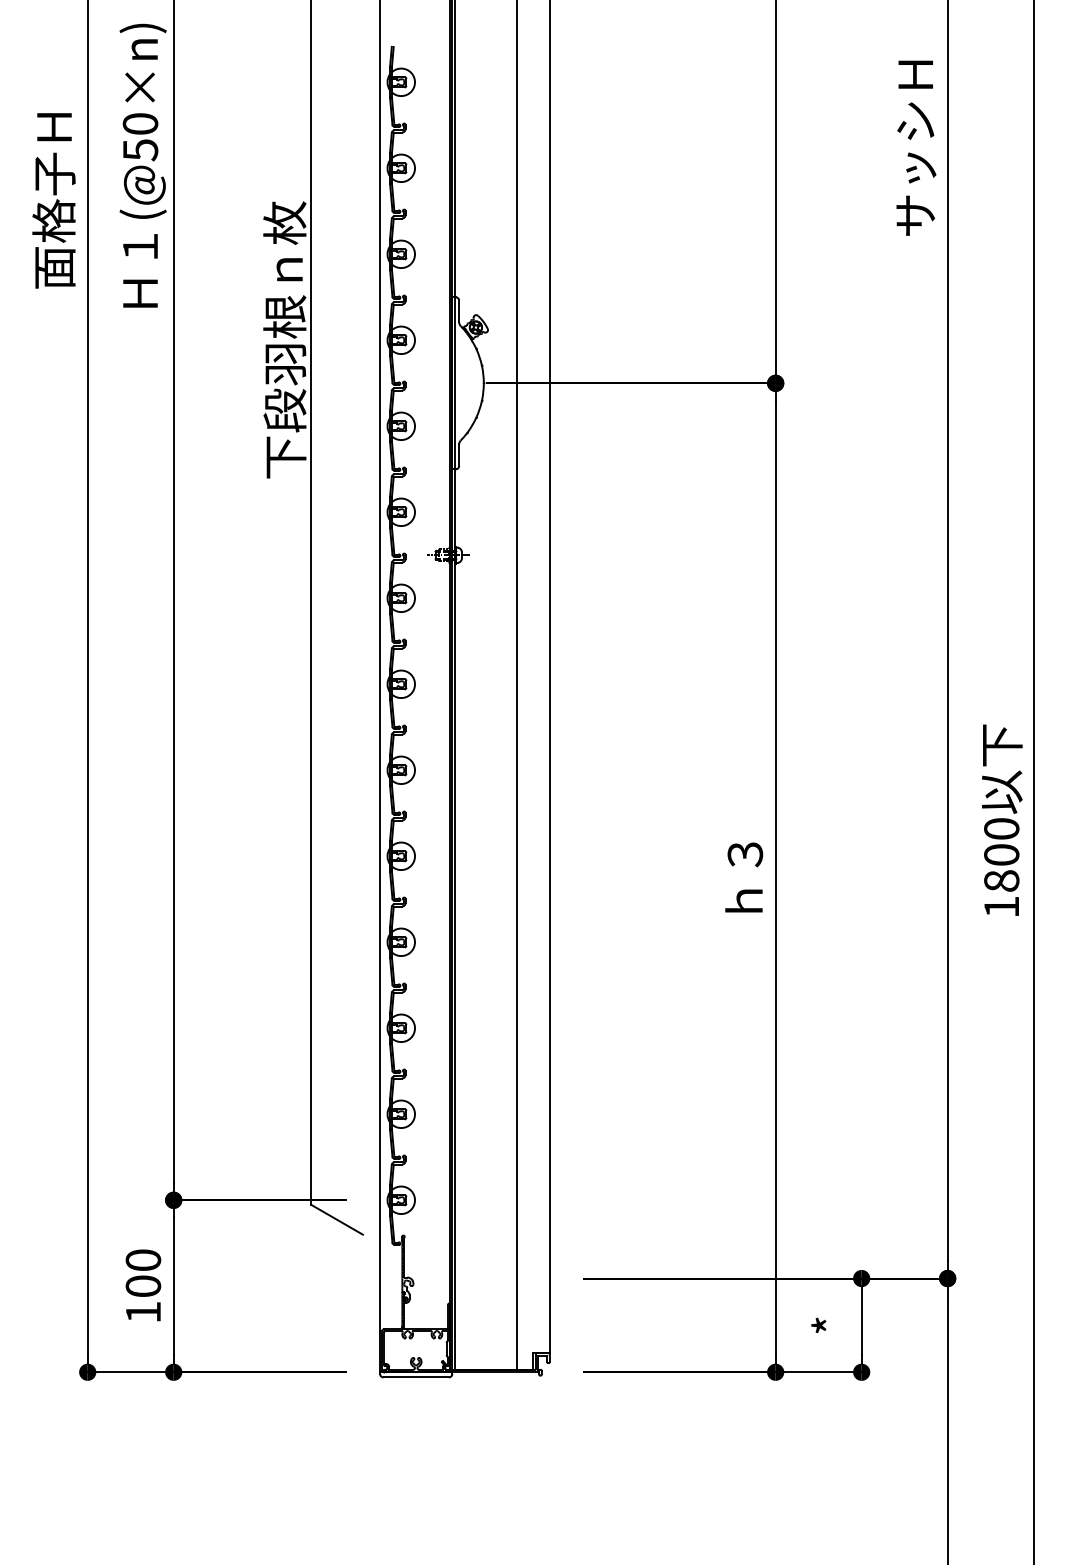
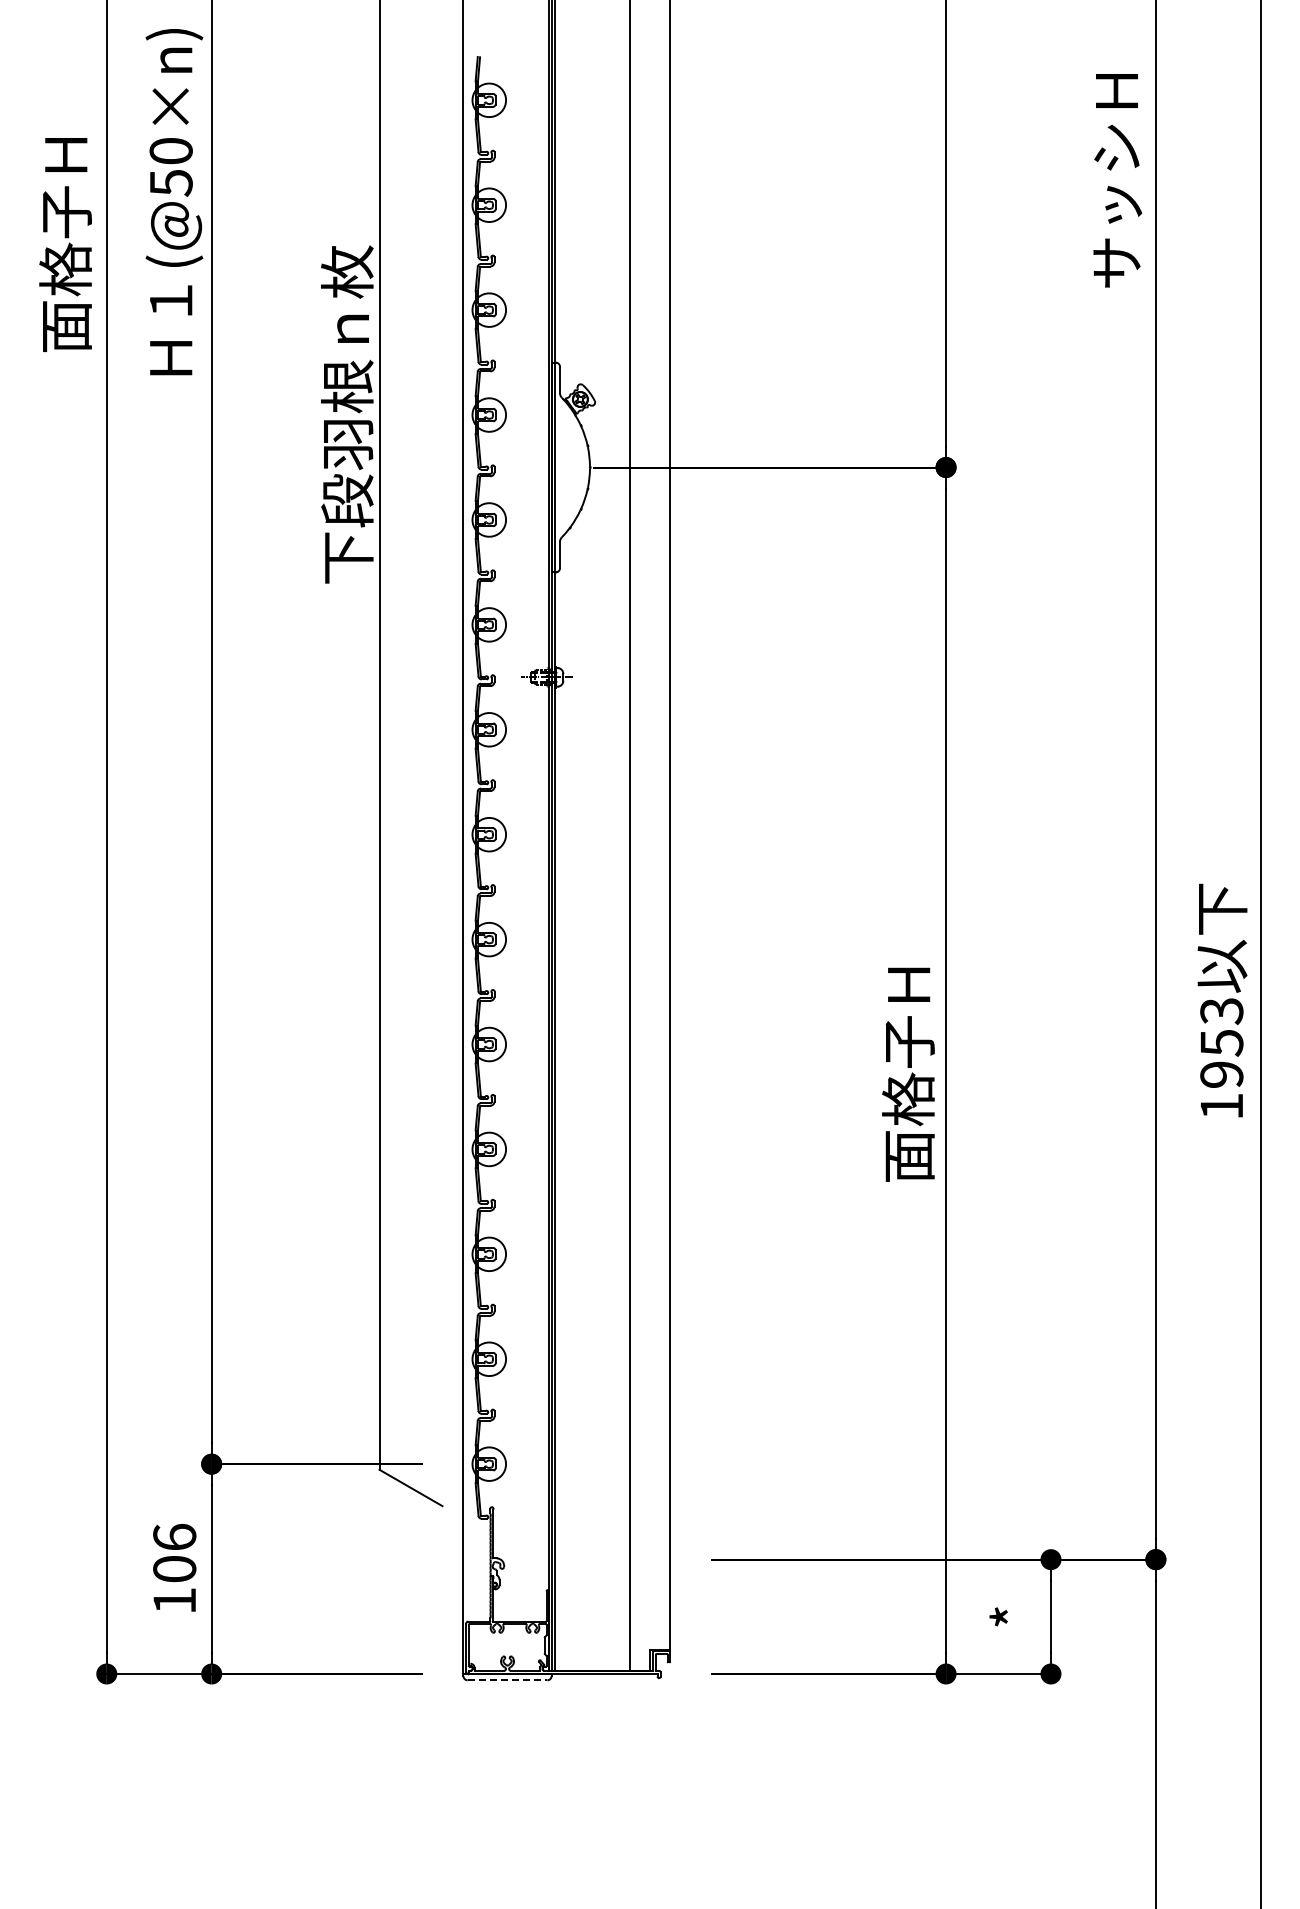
text: (1001, 854) -> (1221, 1042), 1800 -> 1953
text: (744, 880) -> (908, 1074), ｈ３ -> 面格子Ｈ
text: (143, 1260) -> (174, 1537), 100 -> 106
line: (416, 1377) -> (507, 1680), solid -> dashed

